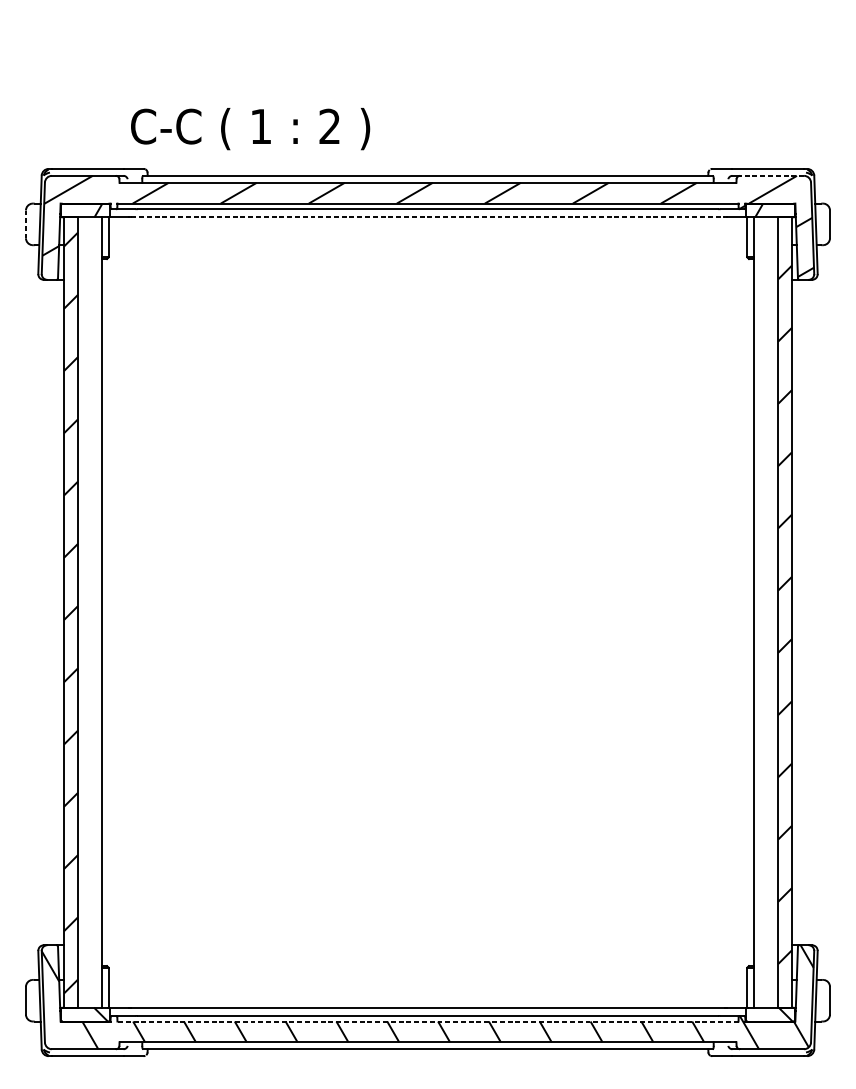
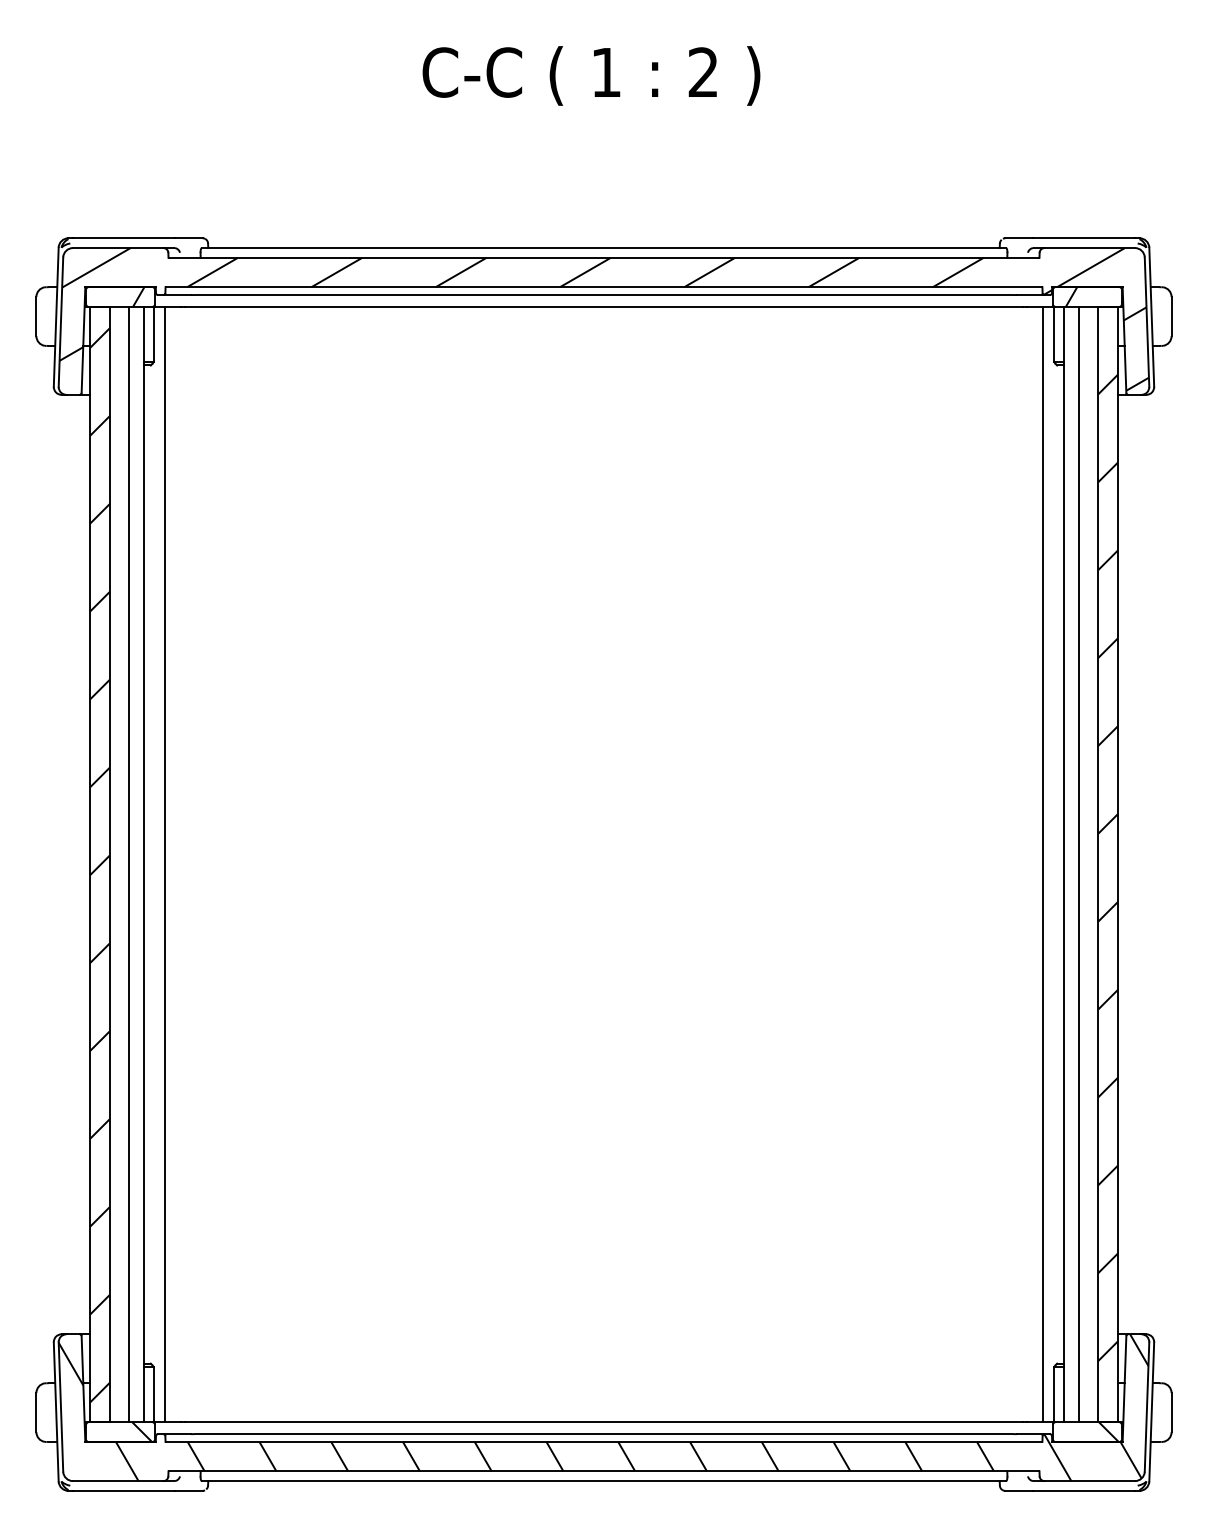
text: (250, 128) -> (591, 75), moved
line: (771, 176) -> (1089, 248), dashed -> solid
line: (428, 217) -> (604, 306), dashed -> solid
line: (26, 224) -> (36, 316), dashed -> solid
line: (91, 612) -> (129, 864), added
line: (116, 612) -> (164, 864), added
line: (739, 612) -> (1043, 864), added
line: (764, 612) -> (1078, 864), added
line: (427, 1021) -> (603, 1441), dashed -> solid

